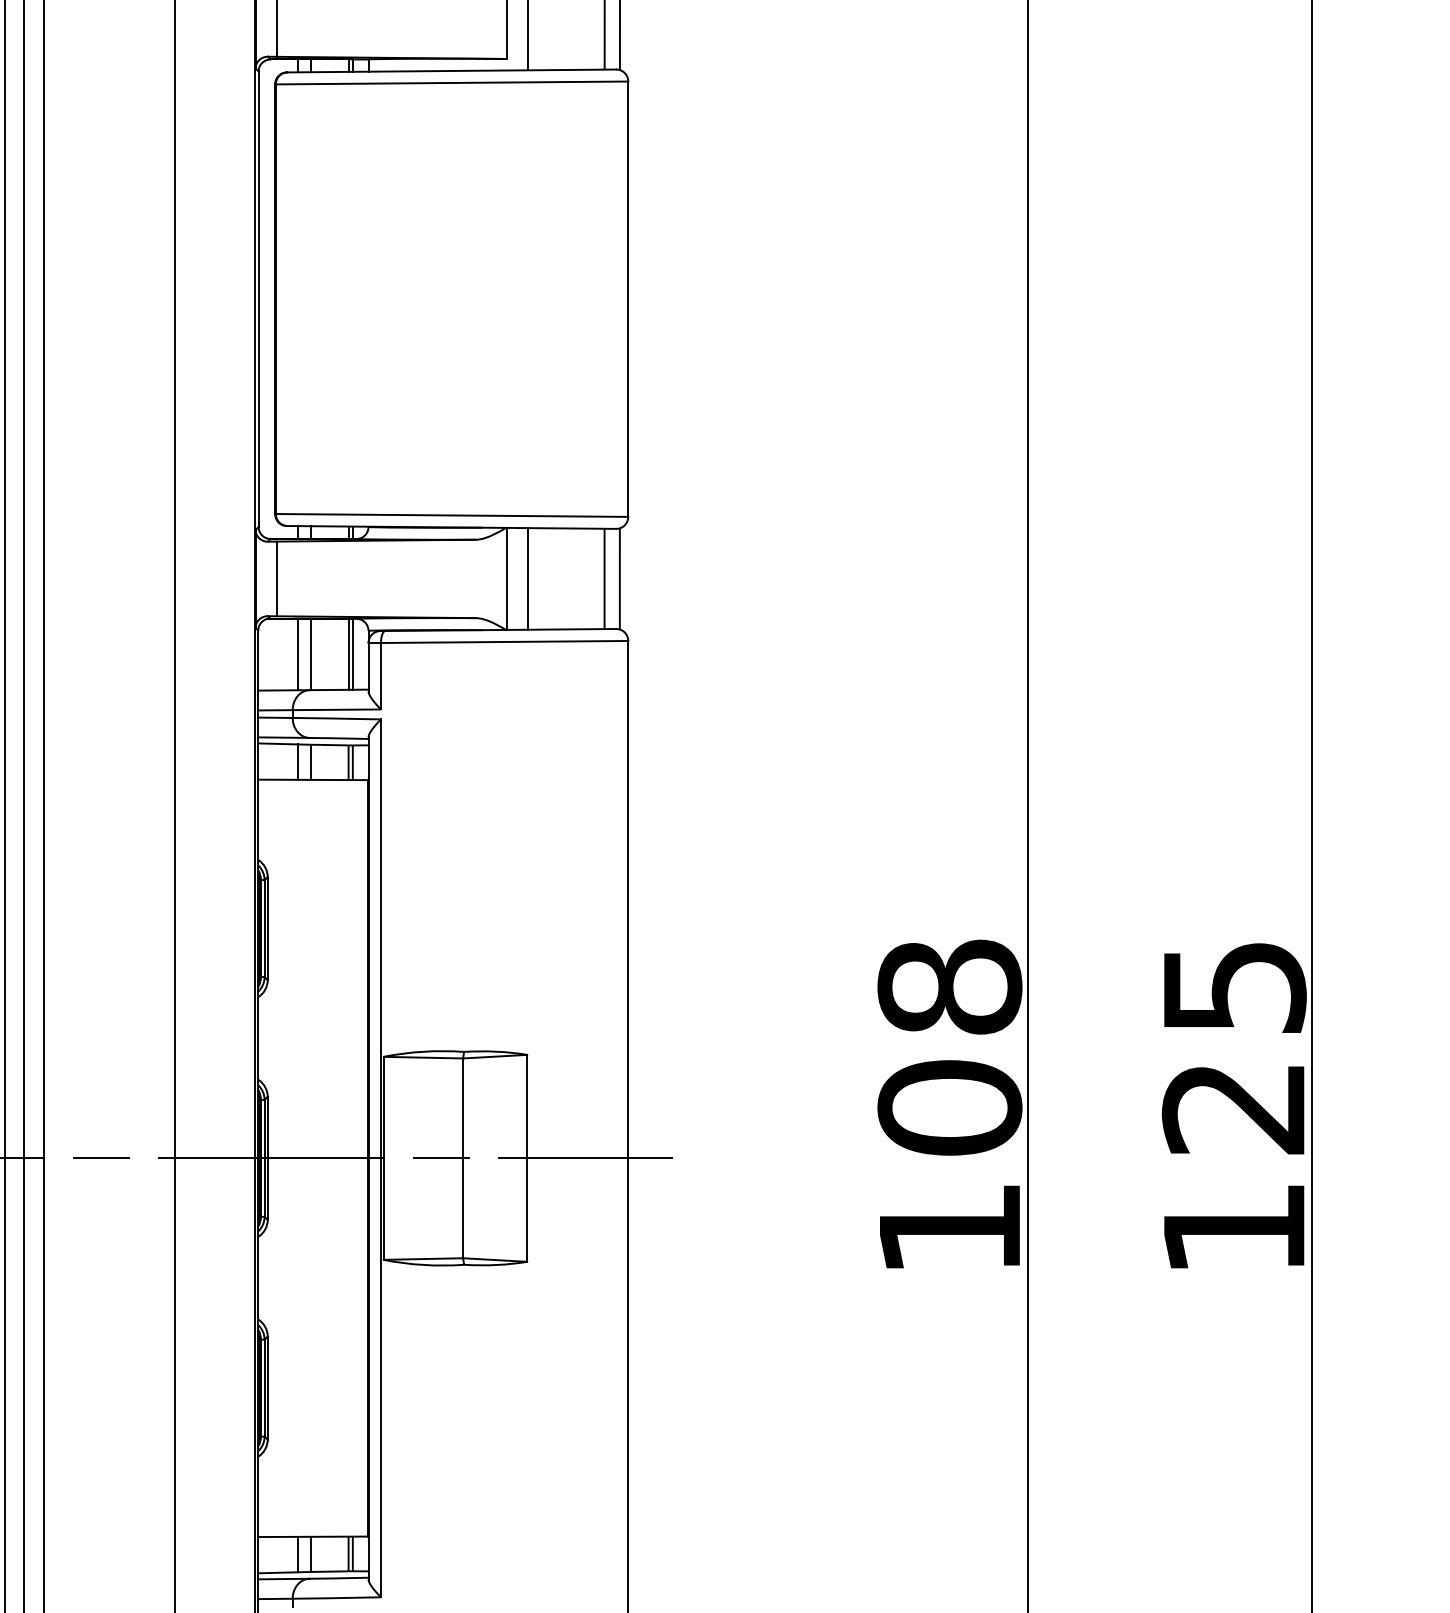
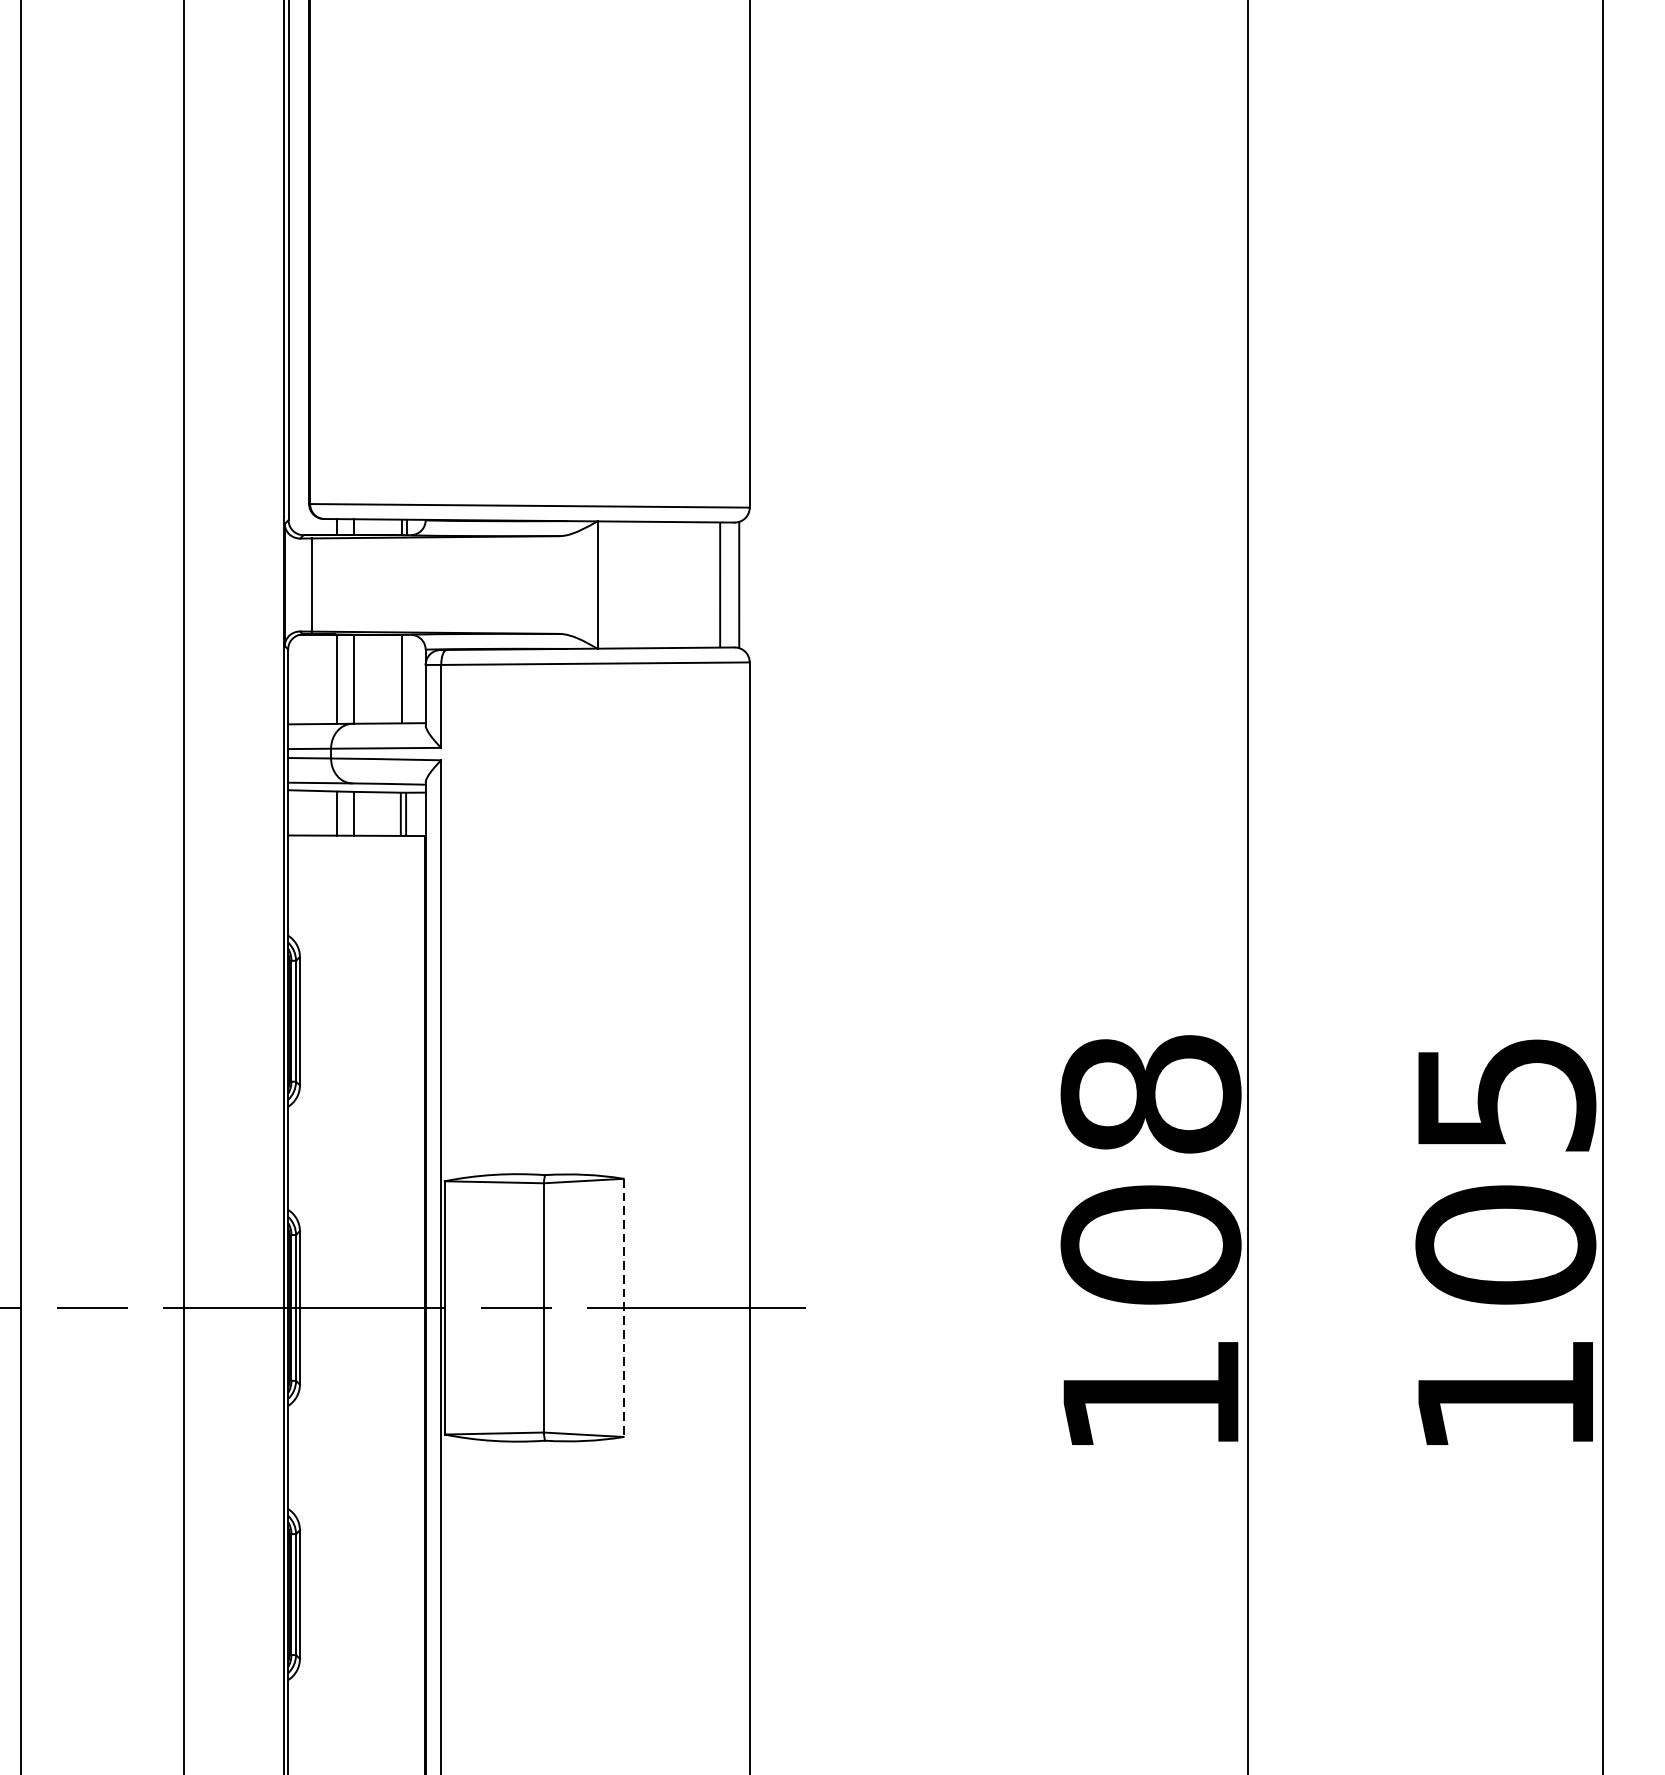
line: (528, 578) -> (625, 584), removed
line: (353, 653) -> (406, 678), removed
text: (1233, 1107) -> (1504, 1244), 125 -> 105
line: (527, 1158) -> (624, 1308), solid -> dashed

